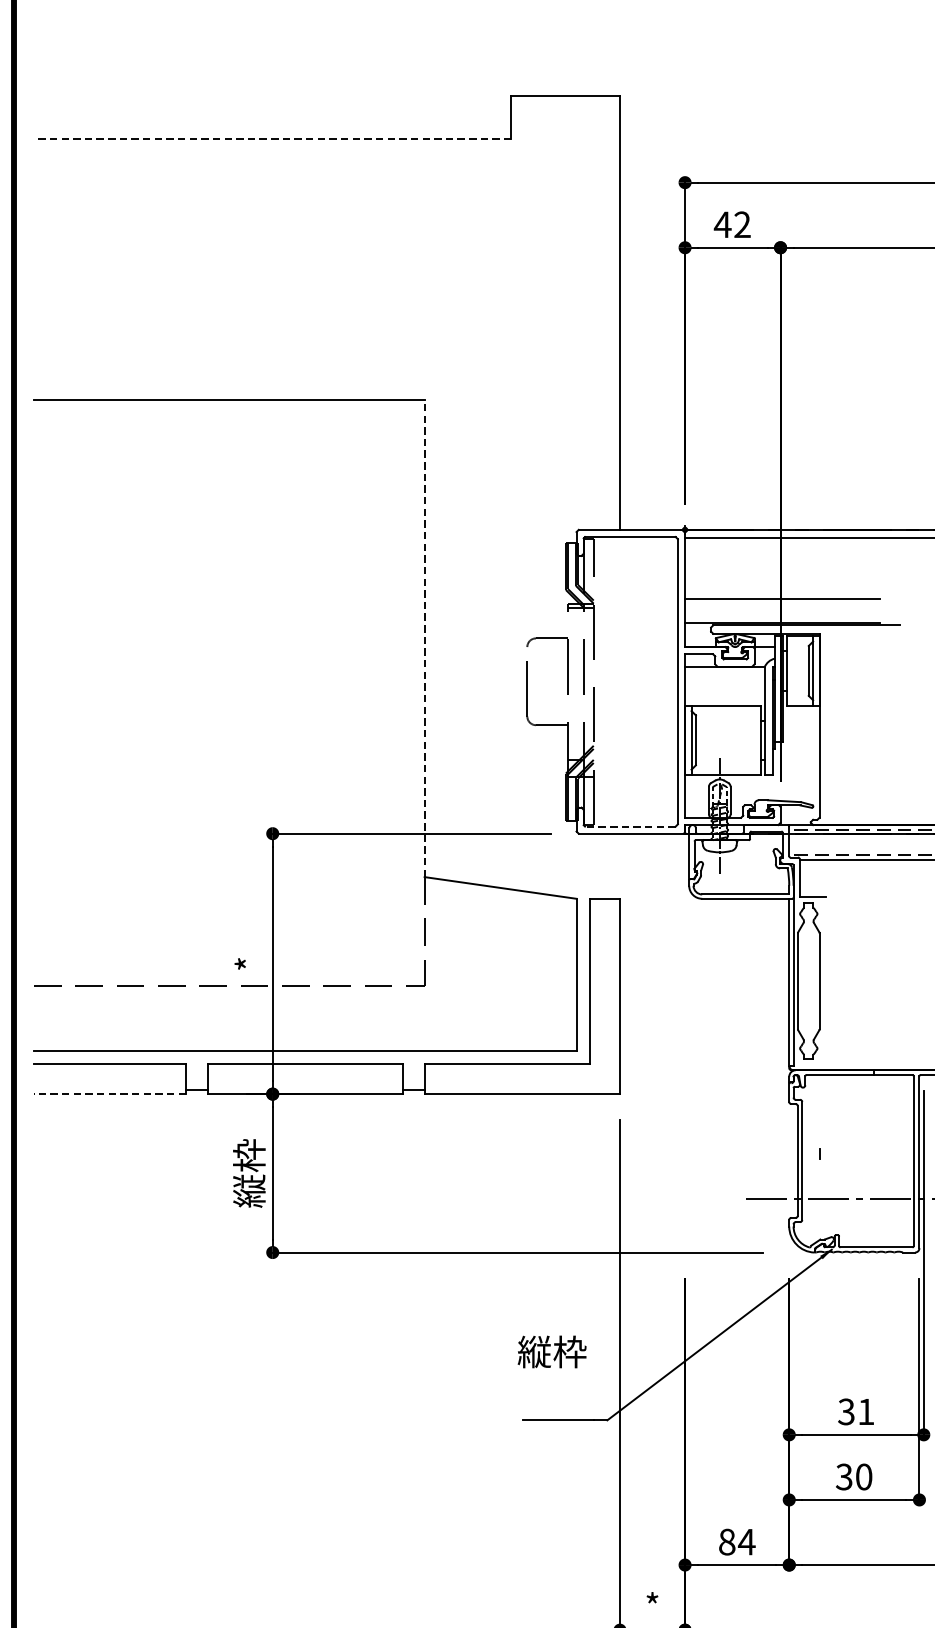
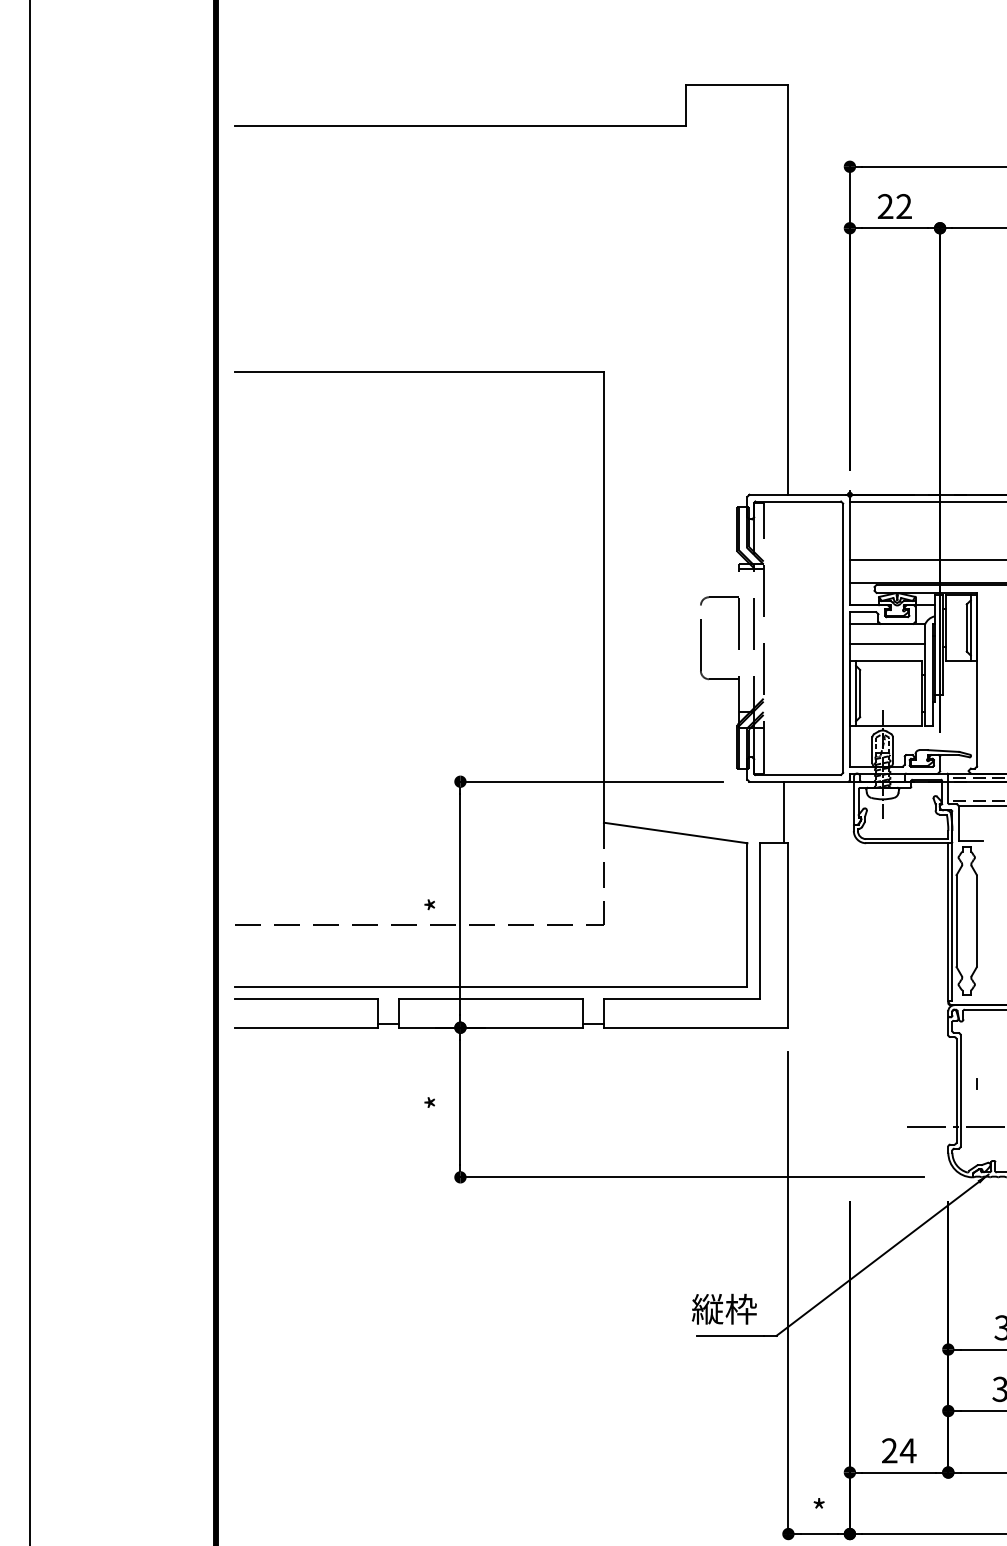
line: (271, 138) -> (459, 125), dashed -> solid
text: (722, 224) -> (885, 206), 42 -> 22
line: (424, 637) -> (603, 596), dashed -> solid
line: (724, 688) -> (887, 644), added
line: (630, 826) -> (798, 774), dashed -> solid
line: (615, 866) -> (784, 812), added
line: (109, 1093) -> (306, 1027), dashed -> solid
text: (249, 1173) -> (438, 1102), 縦枠 -> *
text: (551, 1351) -> (723, 1308), moved
text: (726, 1541) -> (889, 1450), 84 -> 24

